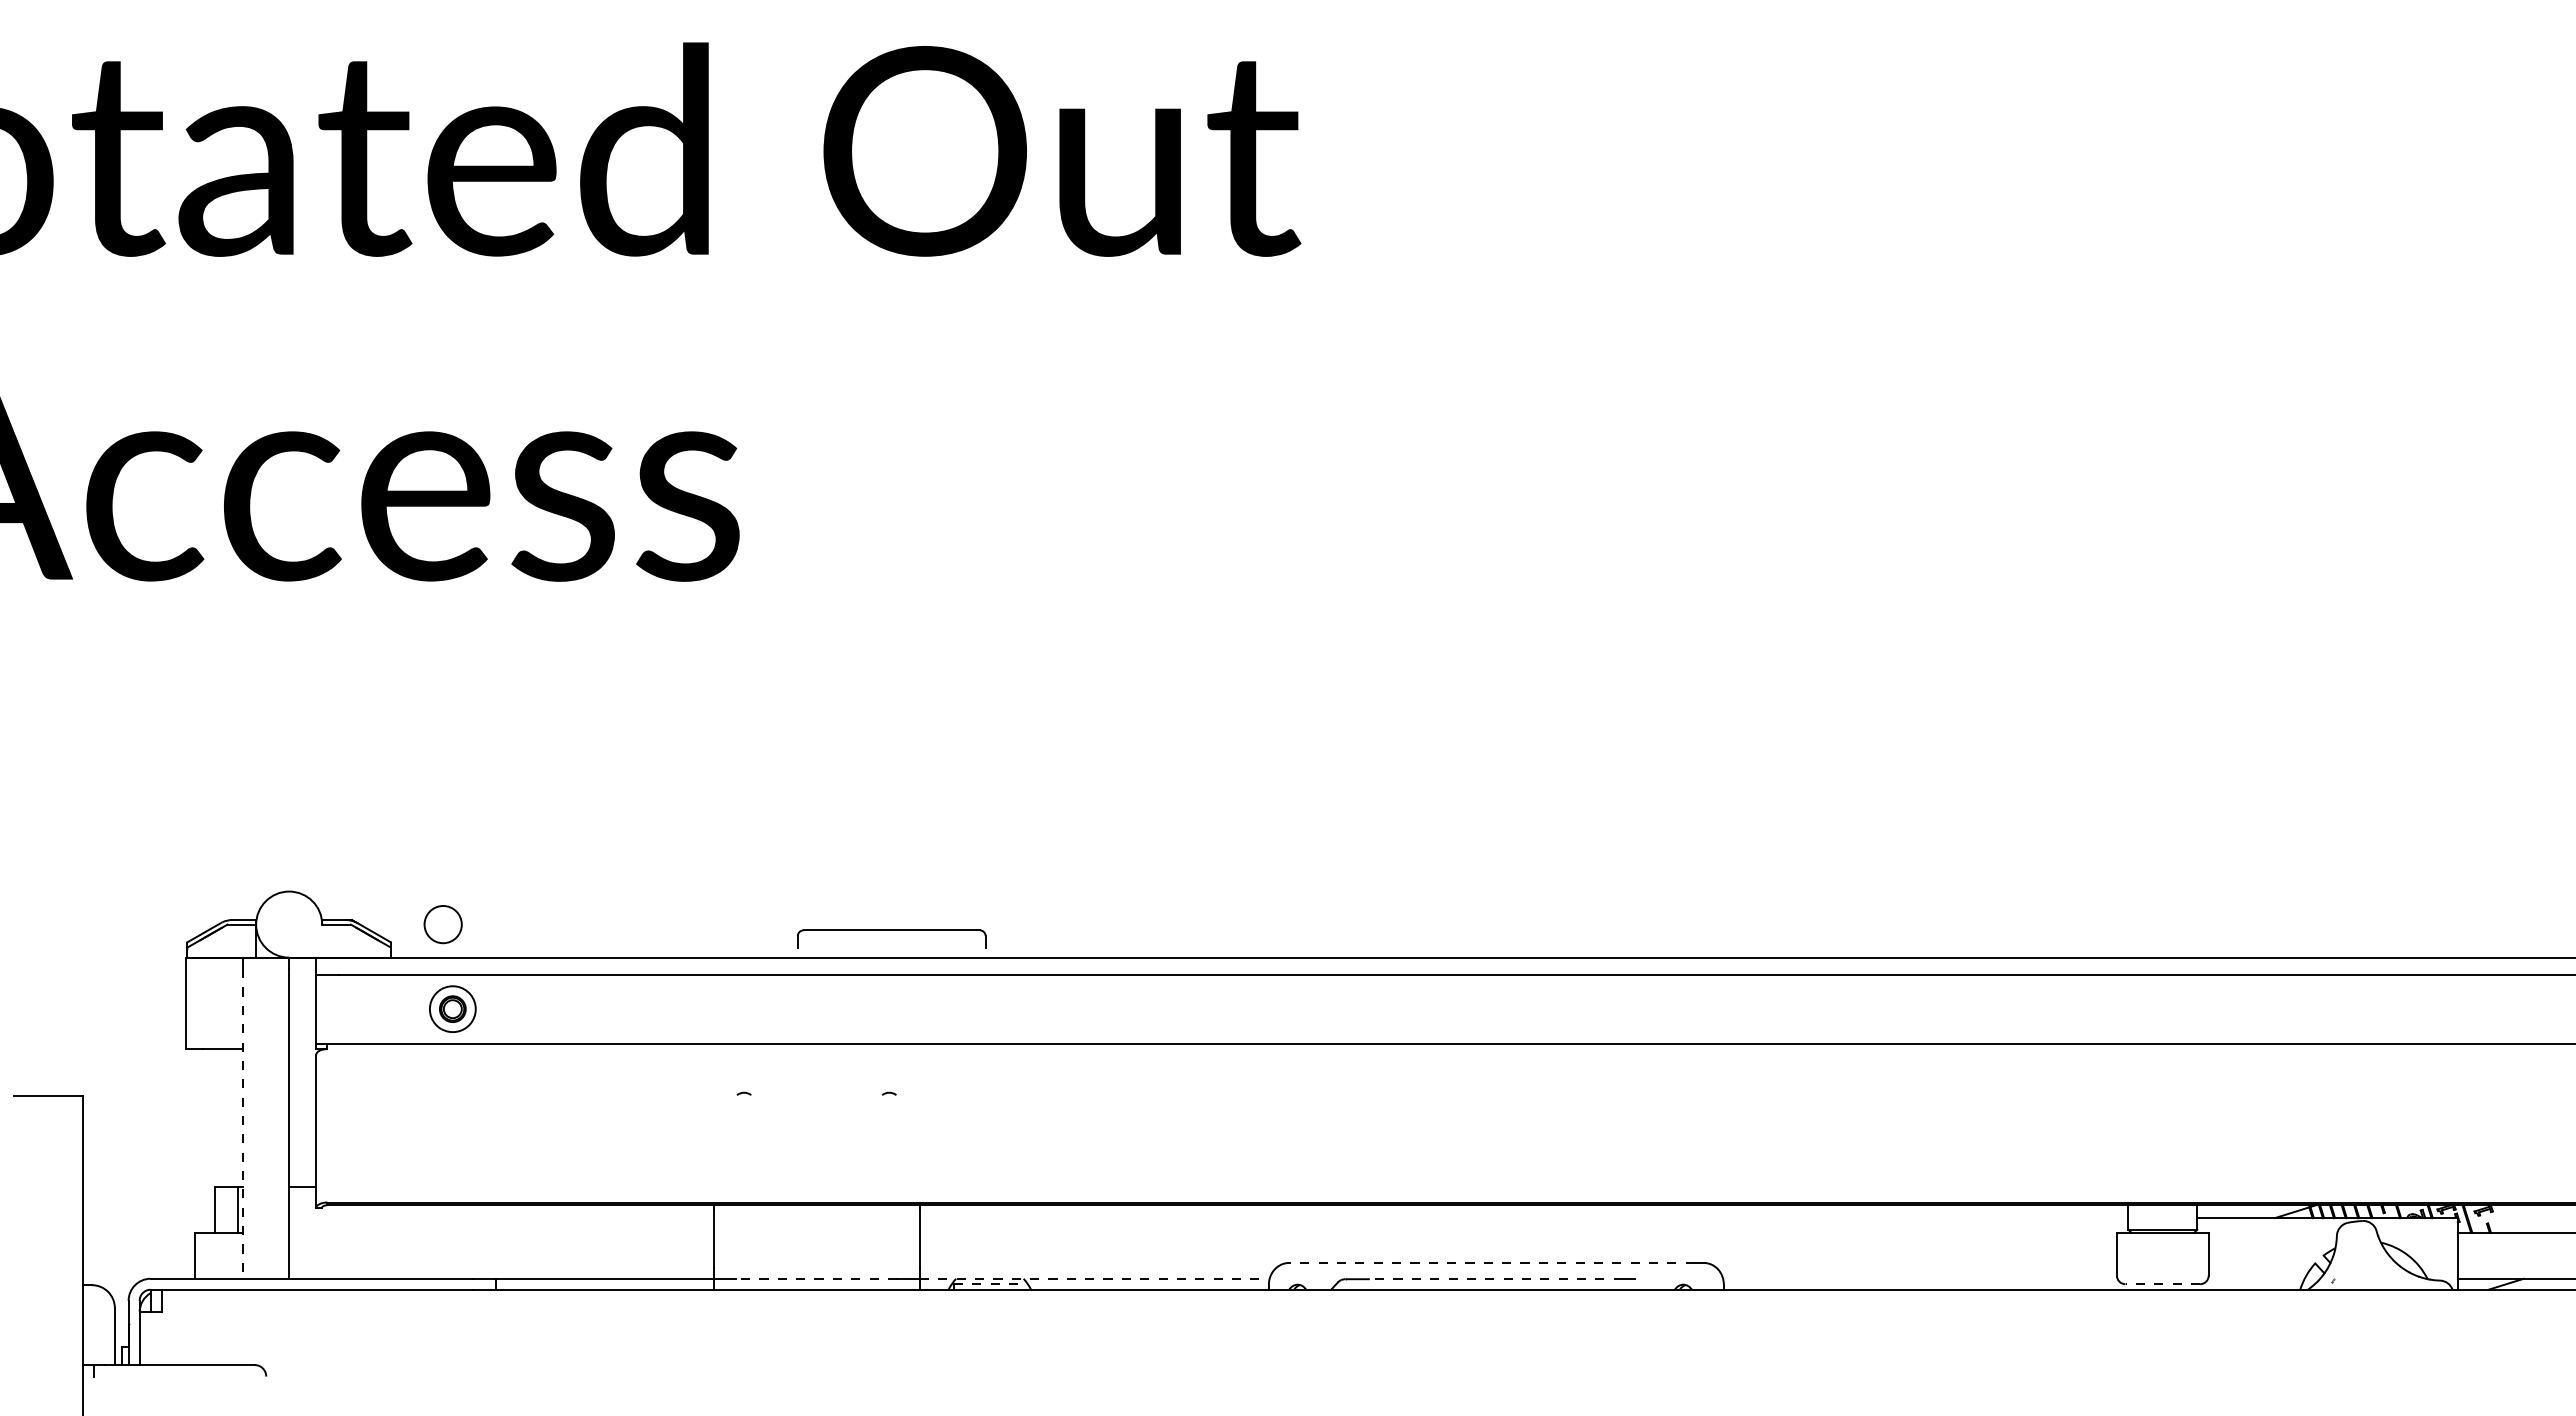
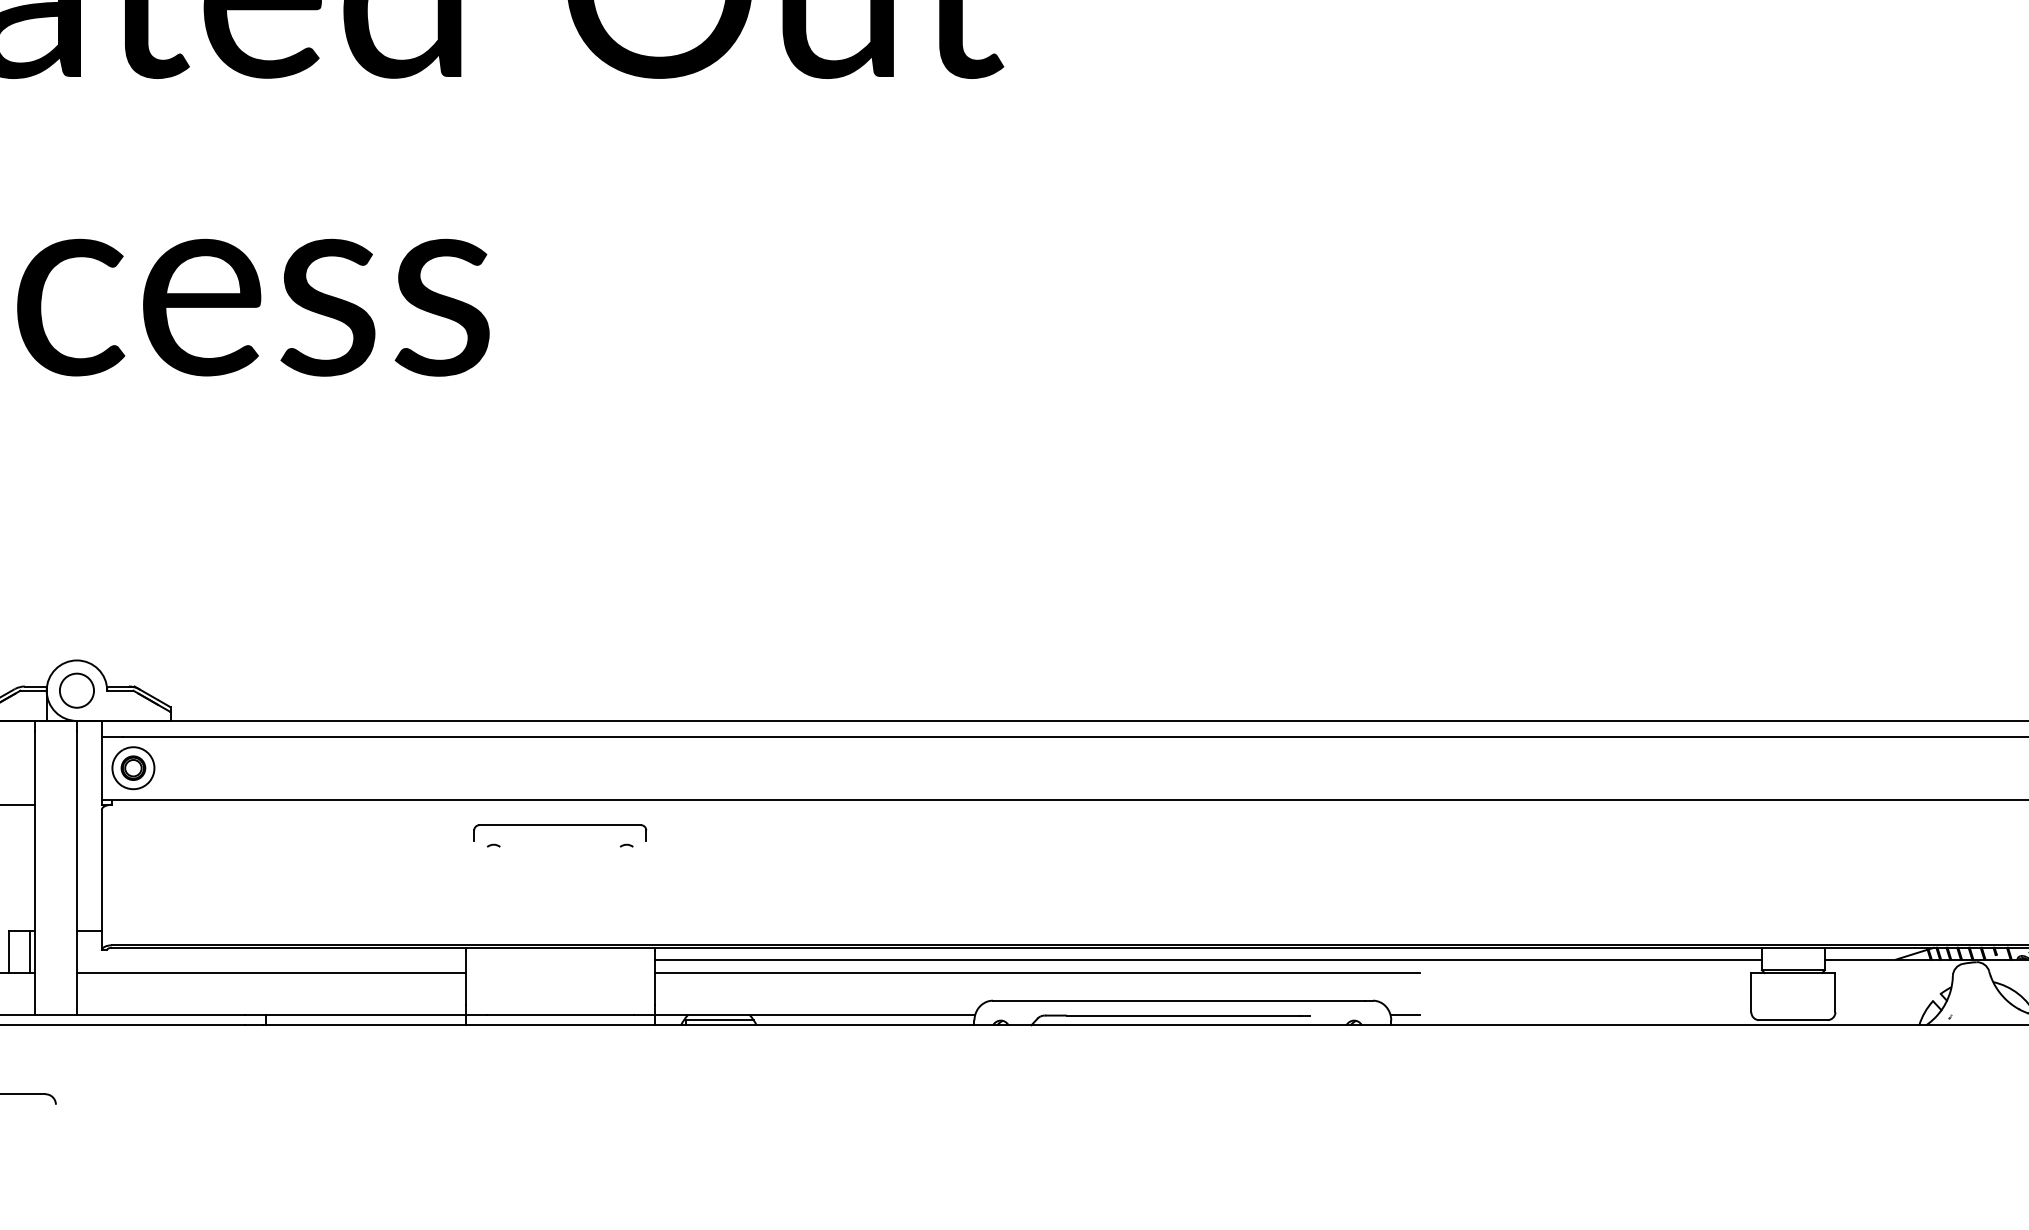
circle: (442, 924) -> (76, 690), moved
part: (891, 930) -> (560, 825), moved
part: (452, 1008) -> (133, 767), moved
line: (243, 1123) -> (35, 872), dashed -> solid
line: (1523, 1218) -> (1207, 959), added
line: (501, 1232) -> (271, 972), added
line: (1336, 1232) -> (1036, 972), added
line: (1491, 1262) -> (1178, 1000), dashed -> solid
line: (816, 1278) -> (560, 1014), dashed -> solid
line: (1094, 1278) -> (814, 1014), dashed -> solid
line: (1738, 1278) -> (1404, 1014), added
line: (1496, 1279) -> (1182, 1015), dashed -> solid
line: (990, 1284) -> (719, 1020), dashed -> solid
line: (2162, 1284) -> (1793, 1020), dashed -> solid

